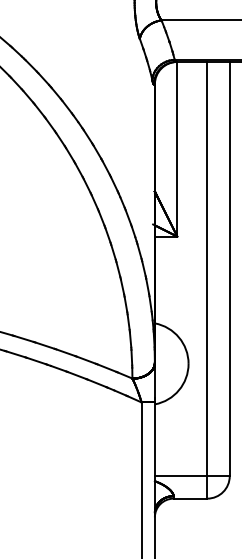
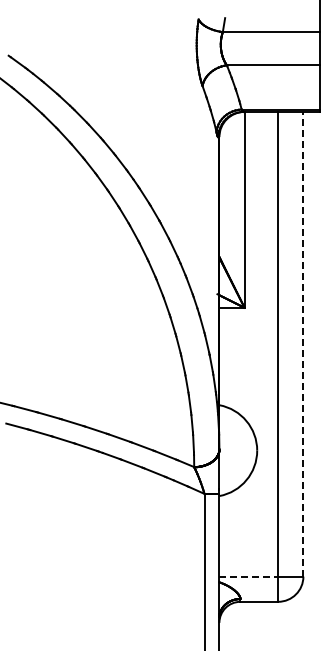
line: (229, 268) -> (303, 343), solid -> dashed
line: (181, 476) -> (249, 576), solid -> dashed

